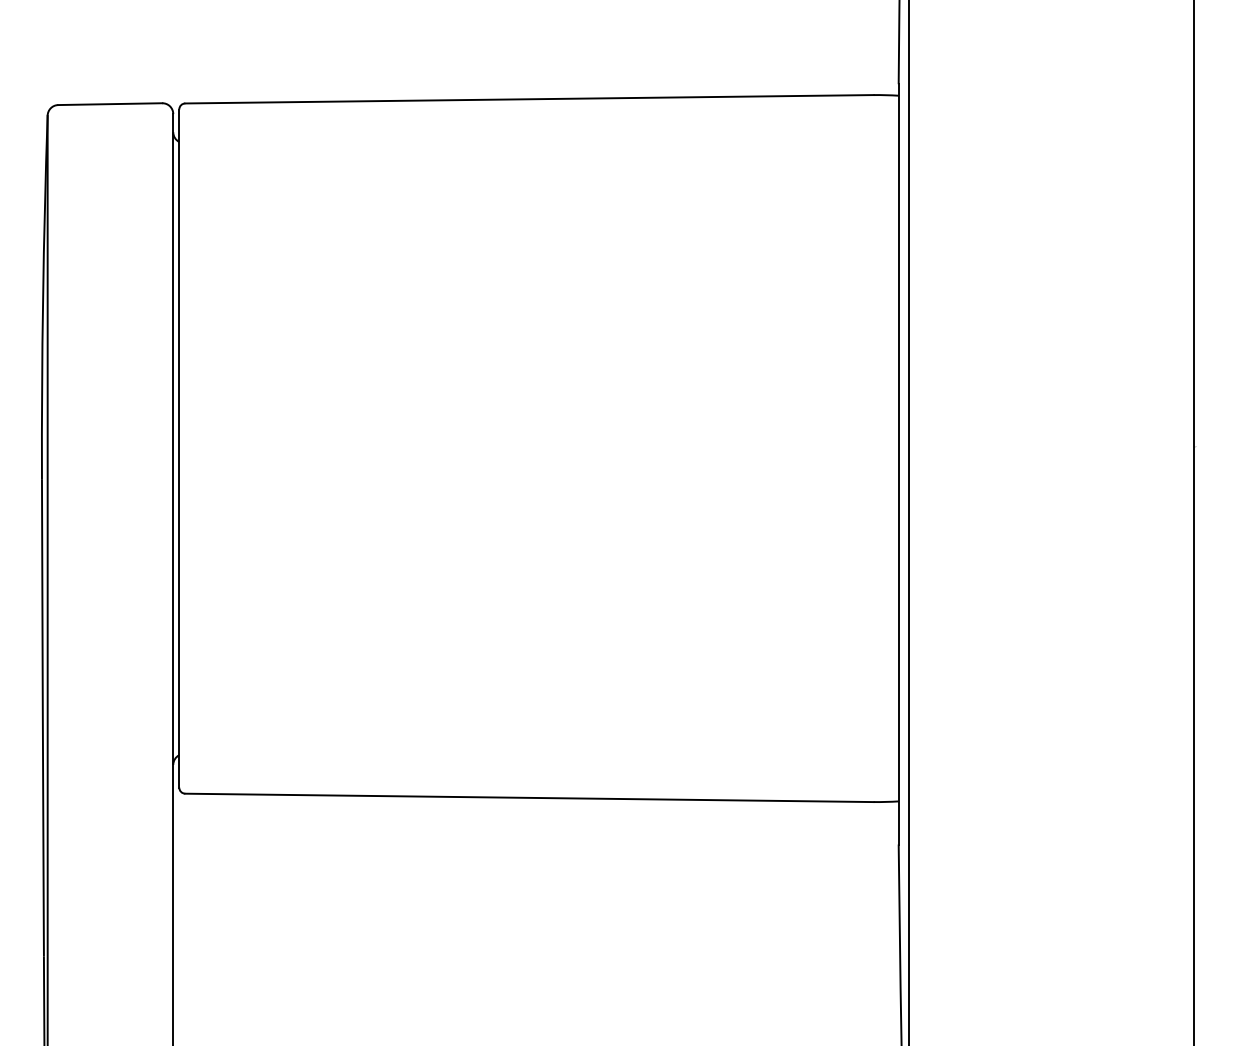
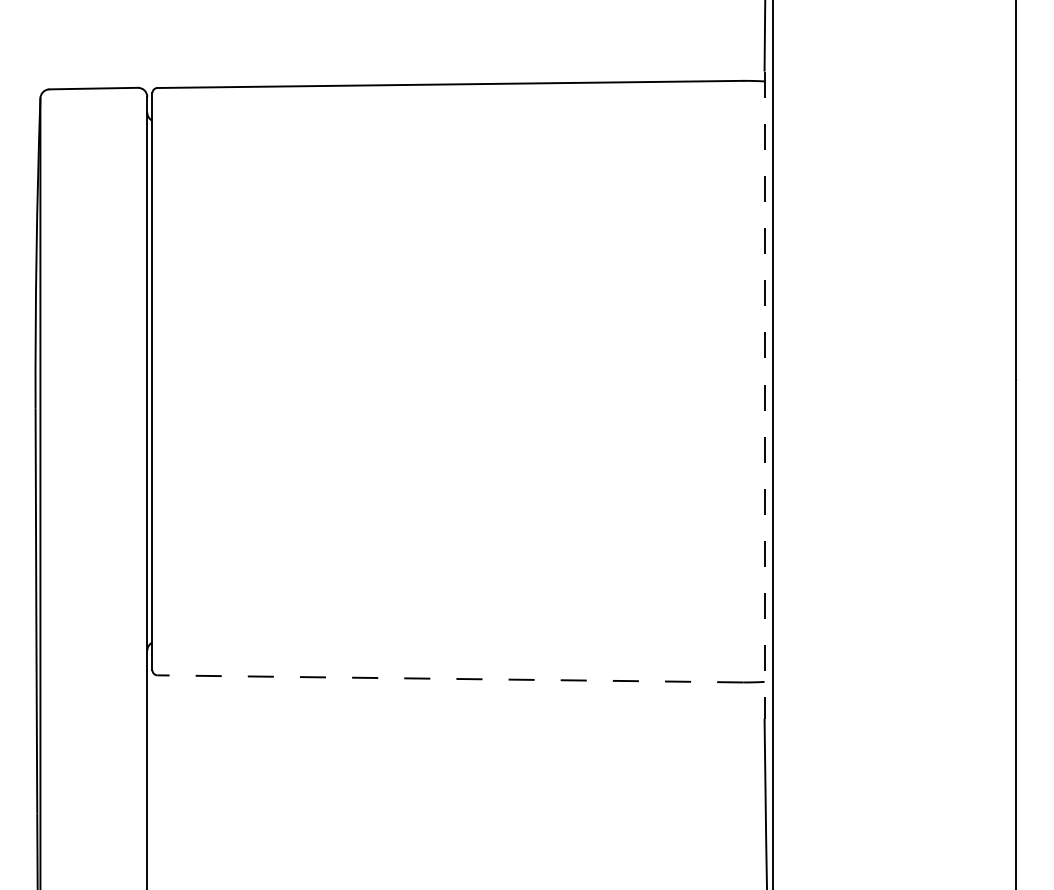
line: (898, 464) -> (764, 395), solid -> dashed
line: (528, 797) -> (449, 678), solid -> dashed

